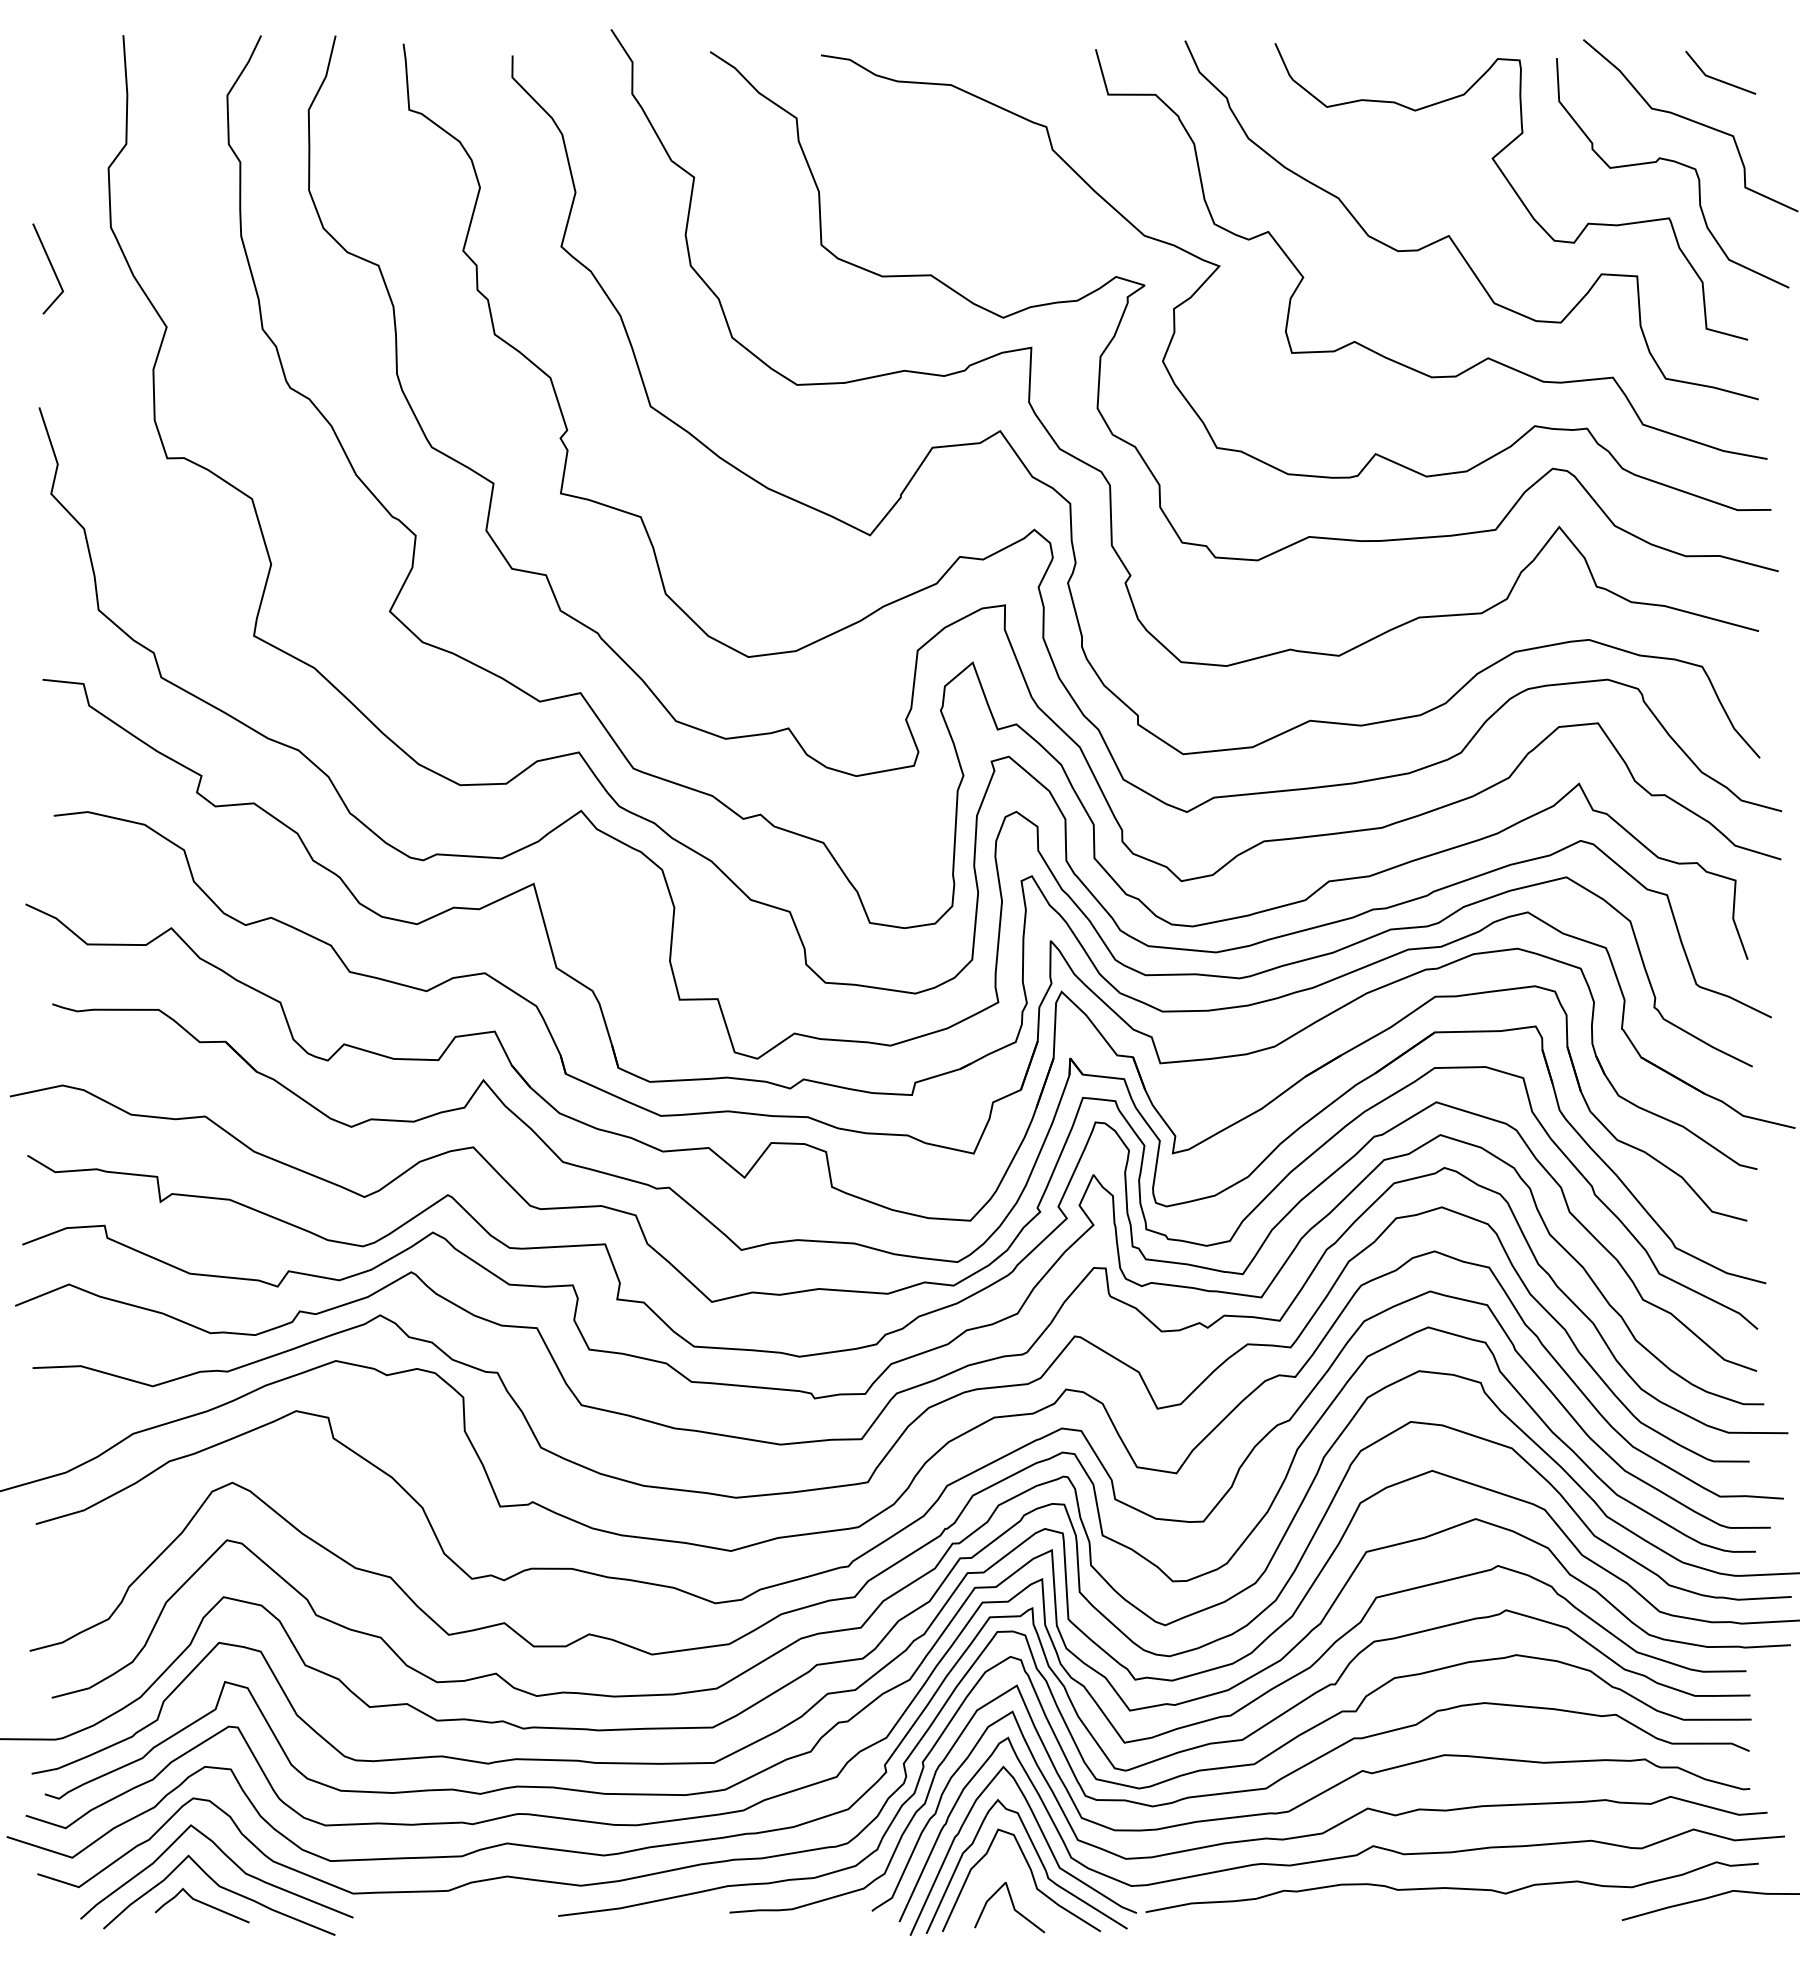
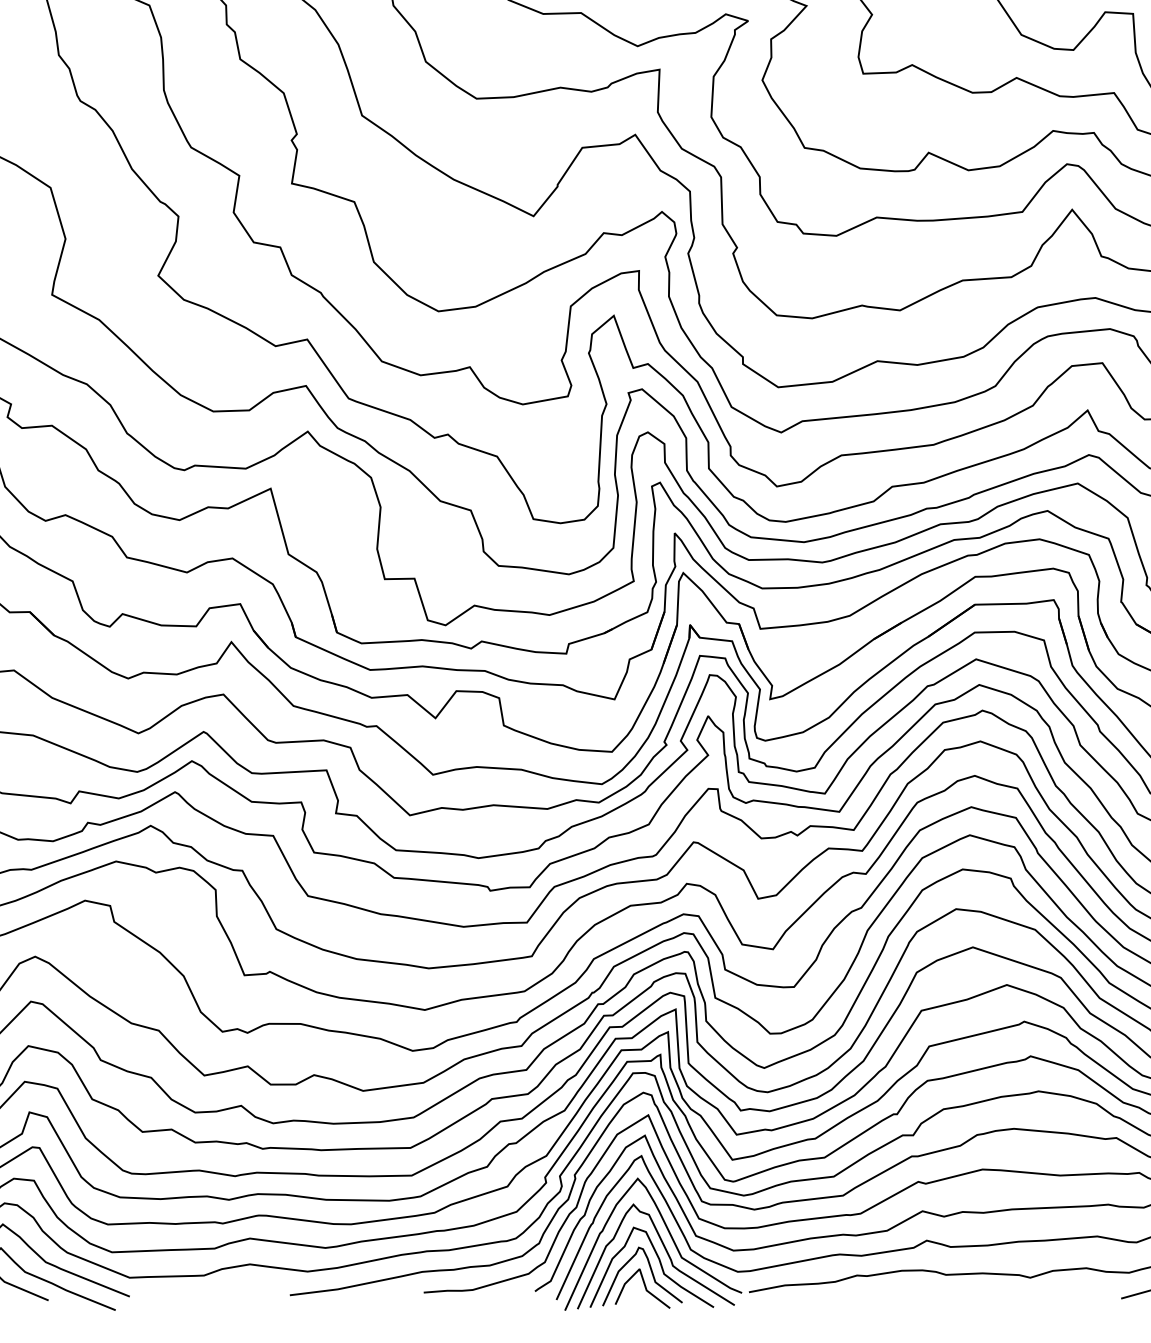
curve: (1021, 1889) -> (651, 1274), added

